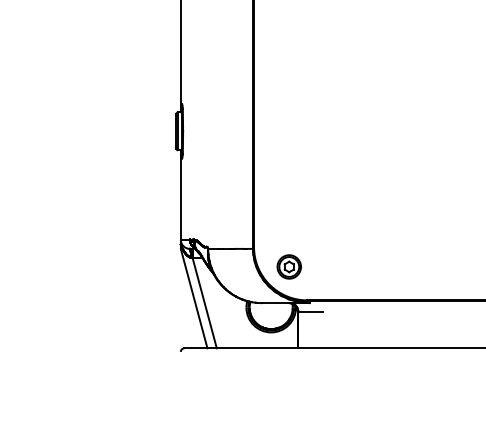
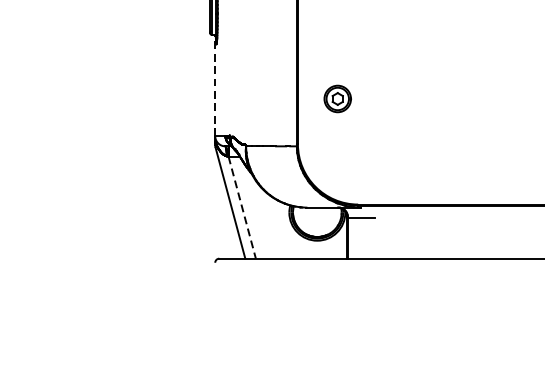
line: (180, 195) -> (214, 86), solid -> dashed
part: (288, 266) -> (336, 98), moved
line: (204, 303) -> (241, 208), solid -> dashed

